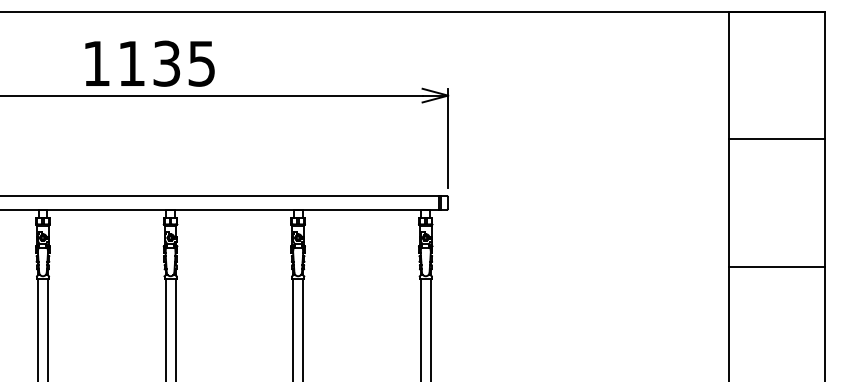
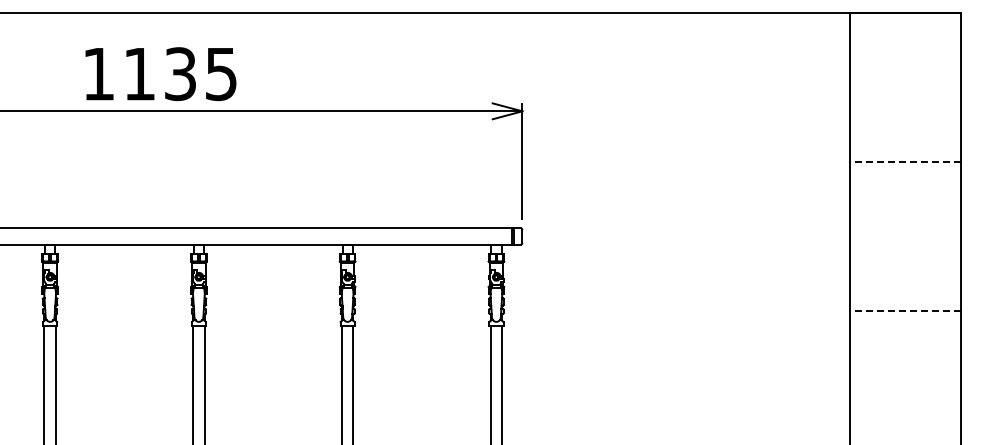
text: (149, 64) -> (160, 74), moved
line: (776, 139) -> (905, 162), solid -> dashed
line: (776, 266) -> (905, 310), solid -> dashed

